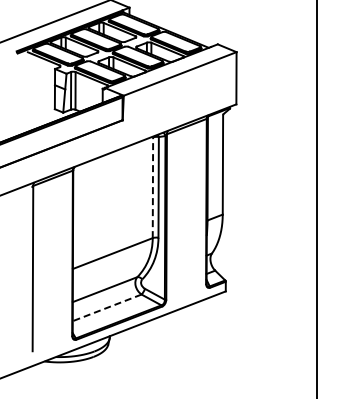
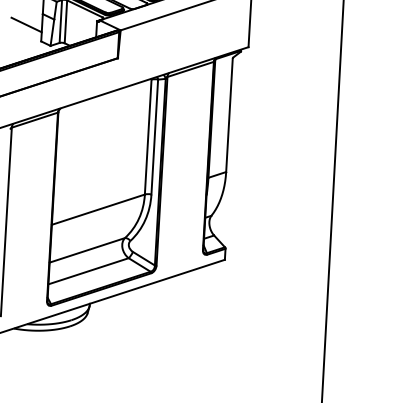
line: (40, 95) -> (25, 24), added
line: (152, 187) -> (147, 136), dashed -> solid
line: (107, 307) -> (88, 270), dashed -> solid

